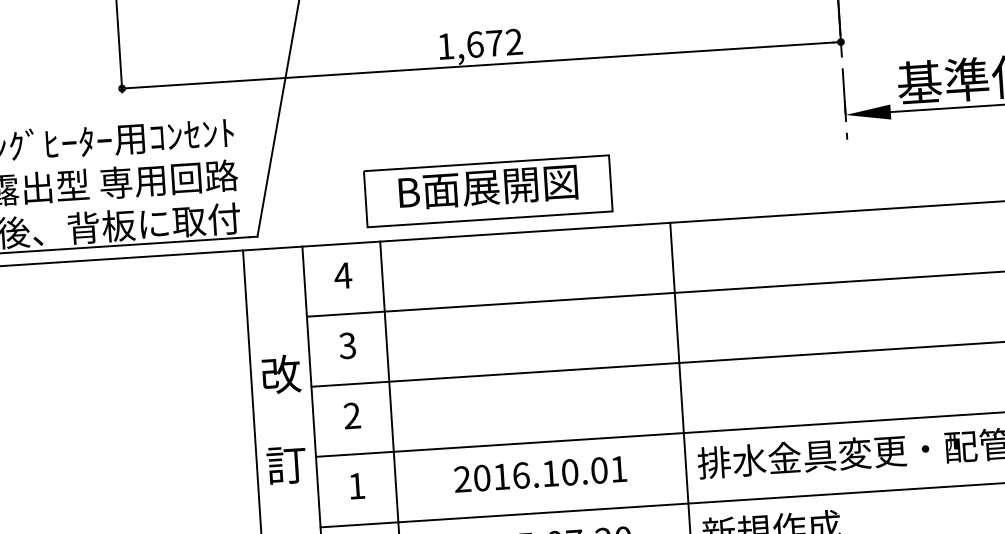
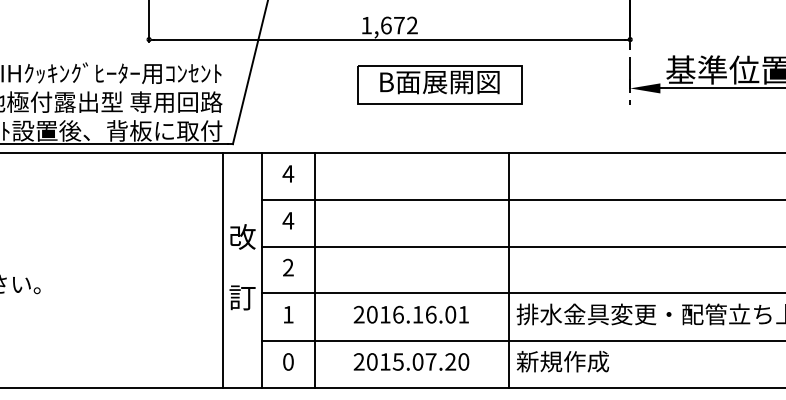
part: (487, 190) -> (439, 84), moved
text: (347, 345) -> (288, 220), 3 -> 4
text: (569, 472) -> (430, 314), 2016.10.01 -> 2016.16.01

